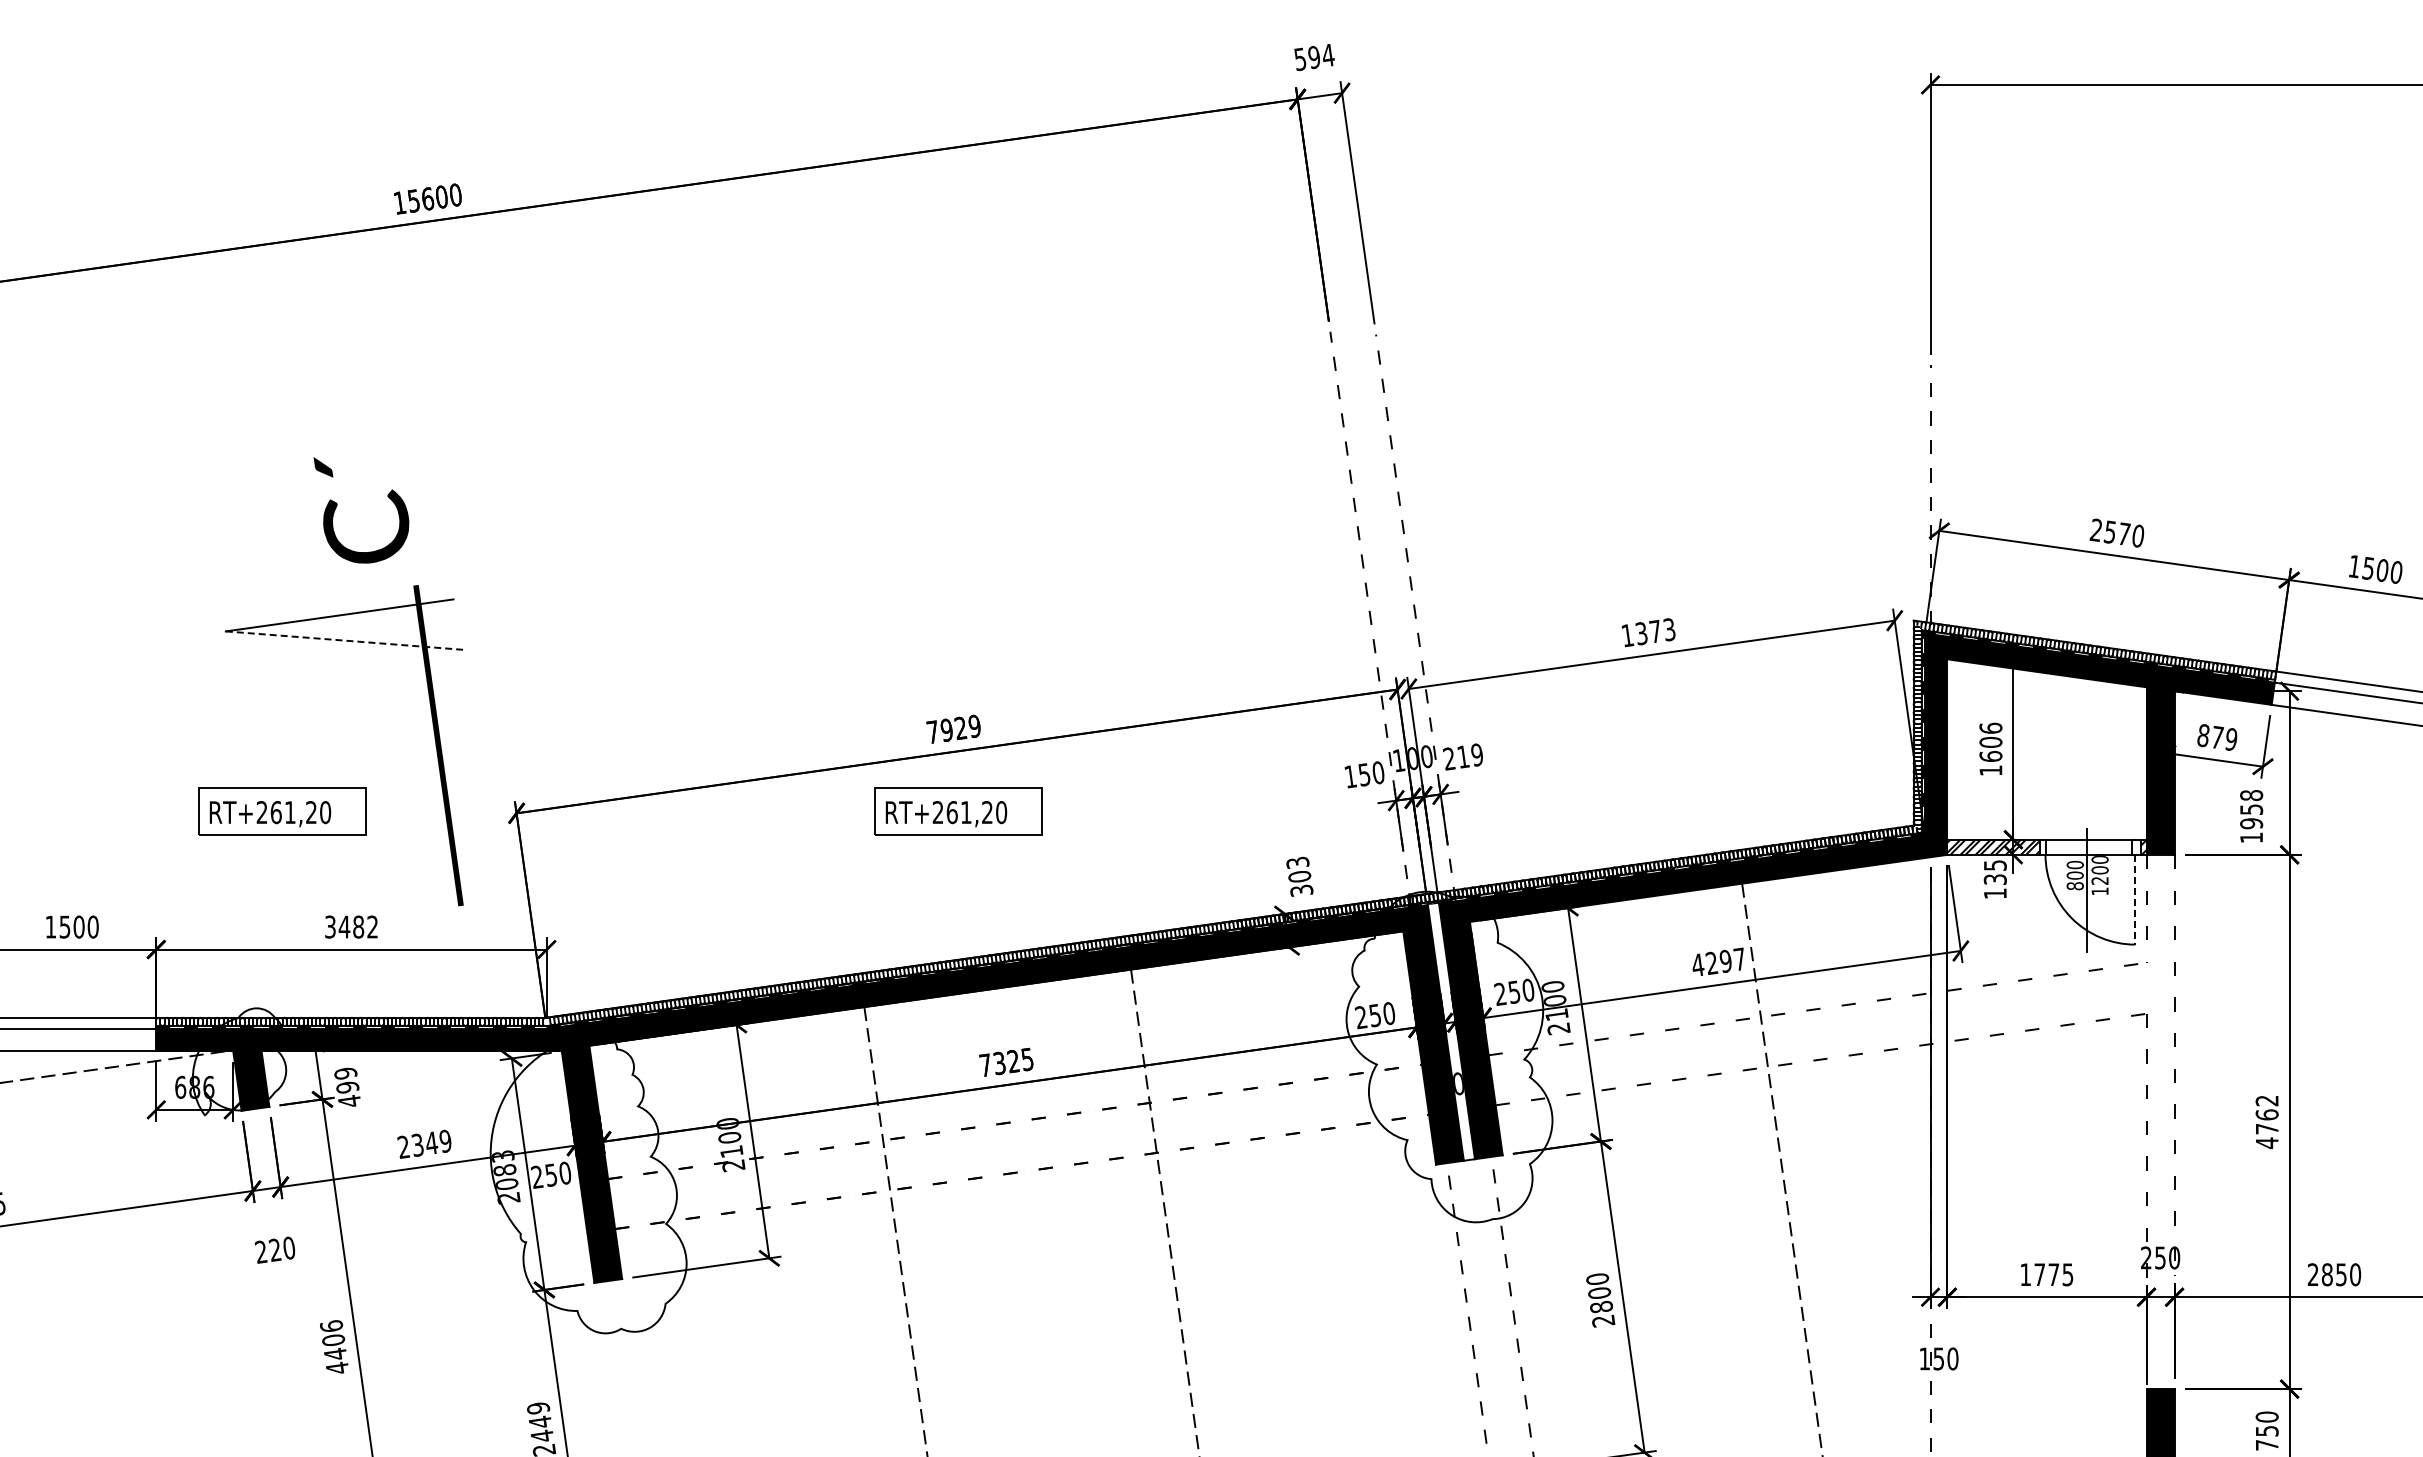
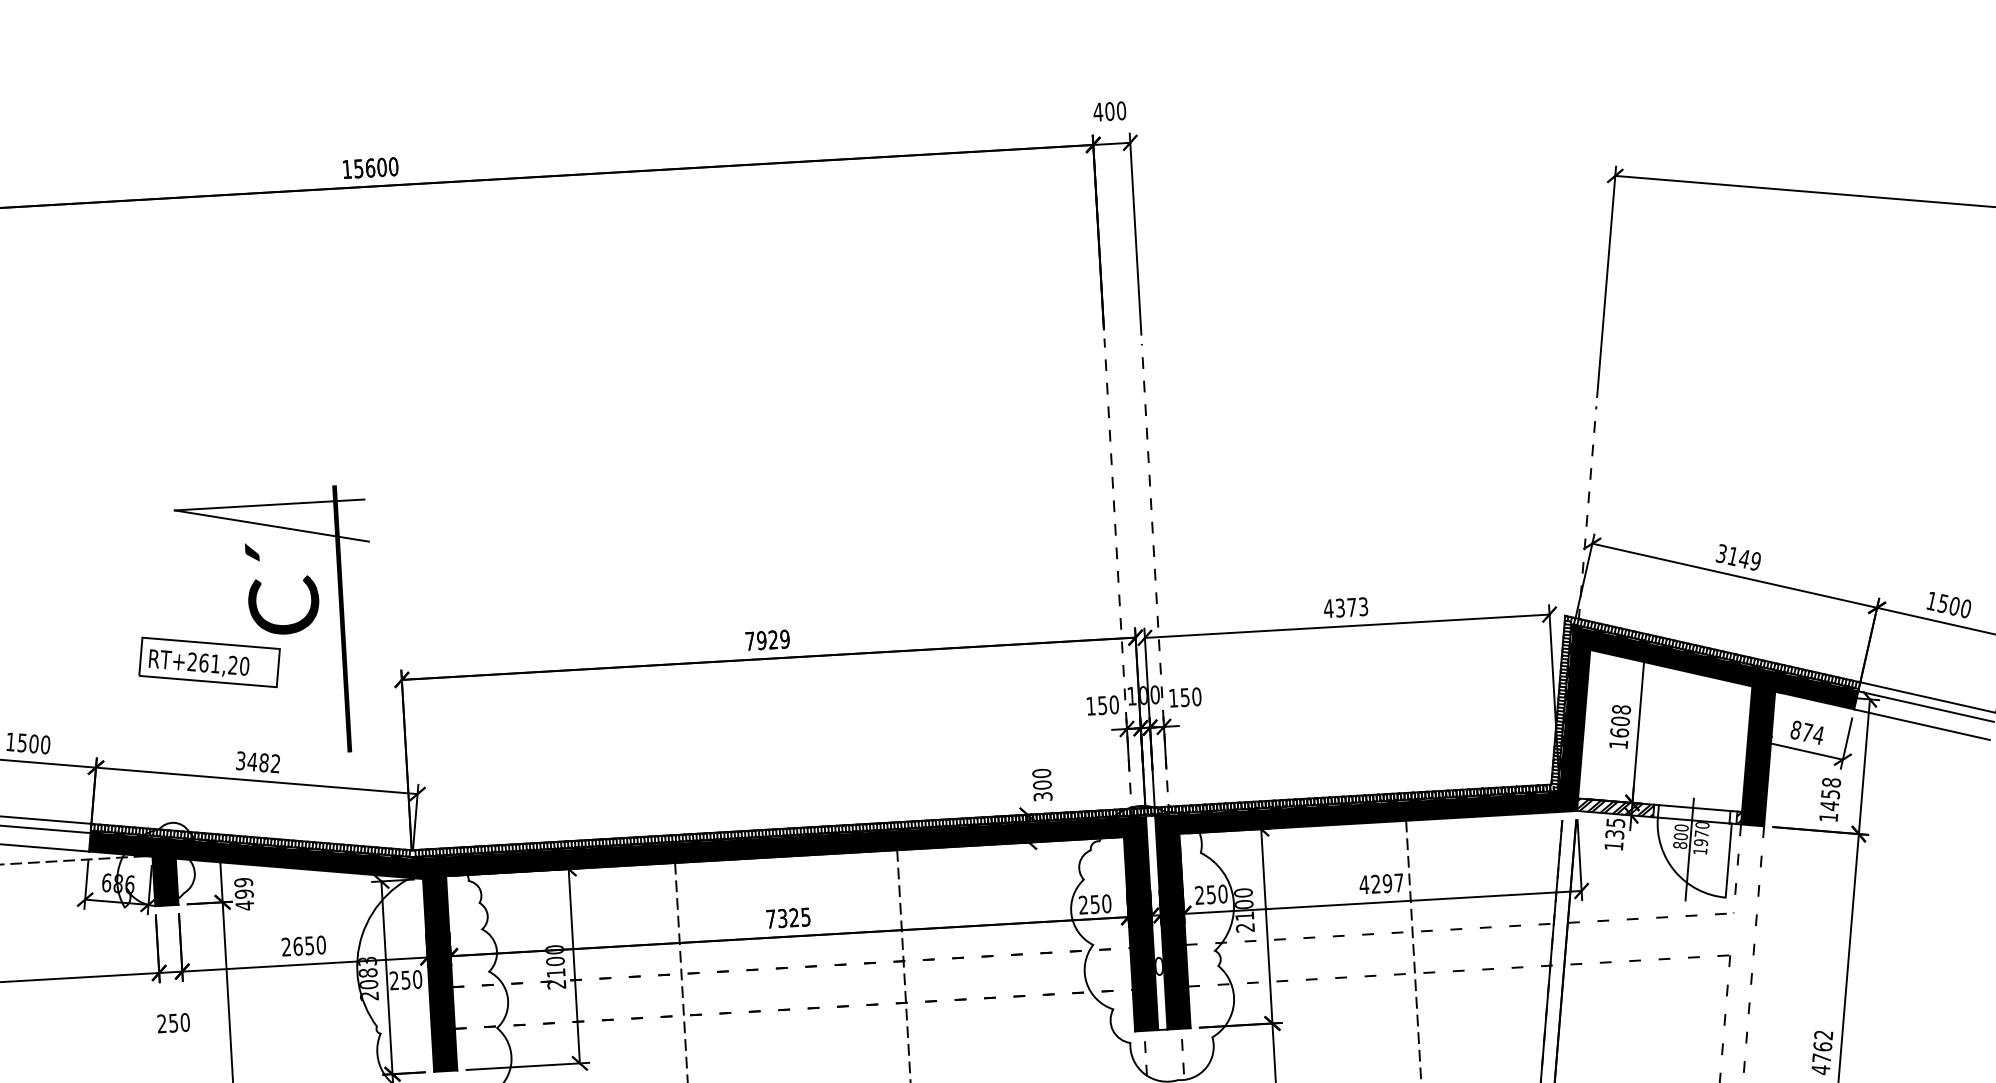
text: (1314, 57) -> (1109, 111), 594 -> 400
text: (361, 510) -> (280, 590), moved
text: (2116, 532) -> (1738, 556), 2570 -> 3149
text: (1627, 635) -> (1328, 608), 1373 -> 4373
line: (344, 640) -> (271, 525), dashed -> solid
text: (1990, 727) -> (1621, 709), 1606 -> 1608
text: (2230, 739) -> (1817, 735), 879 -> 874
text: (1463, 756) -> (1185, 697), 219 -> 150
part: (958, 811) -> (765, 708), removed
text: (2251, 823) -> (1829, 805), 1958 -> 1458
text: (1297, 862) -> (1041, 773), 303 -> 300
text: (2099, 875) -> (1700, 838), 1200 -> 1970
line: (2135, 899) -> (1728, 860), dashed -> solid
text: (431, 1143) -> (309, 945), 2349 -> 2650
text: (274, 1249) -> (173, 1022), 220 -> 250

